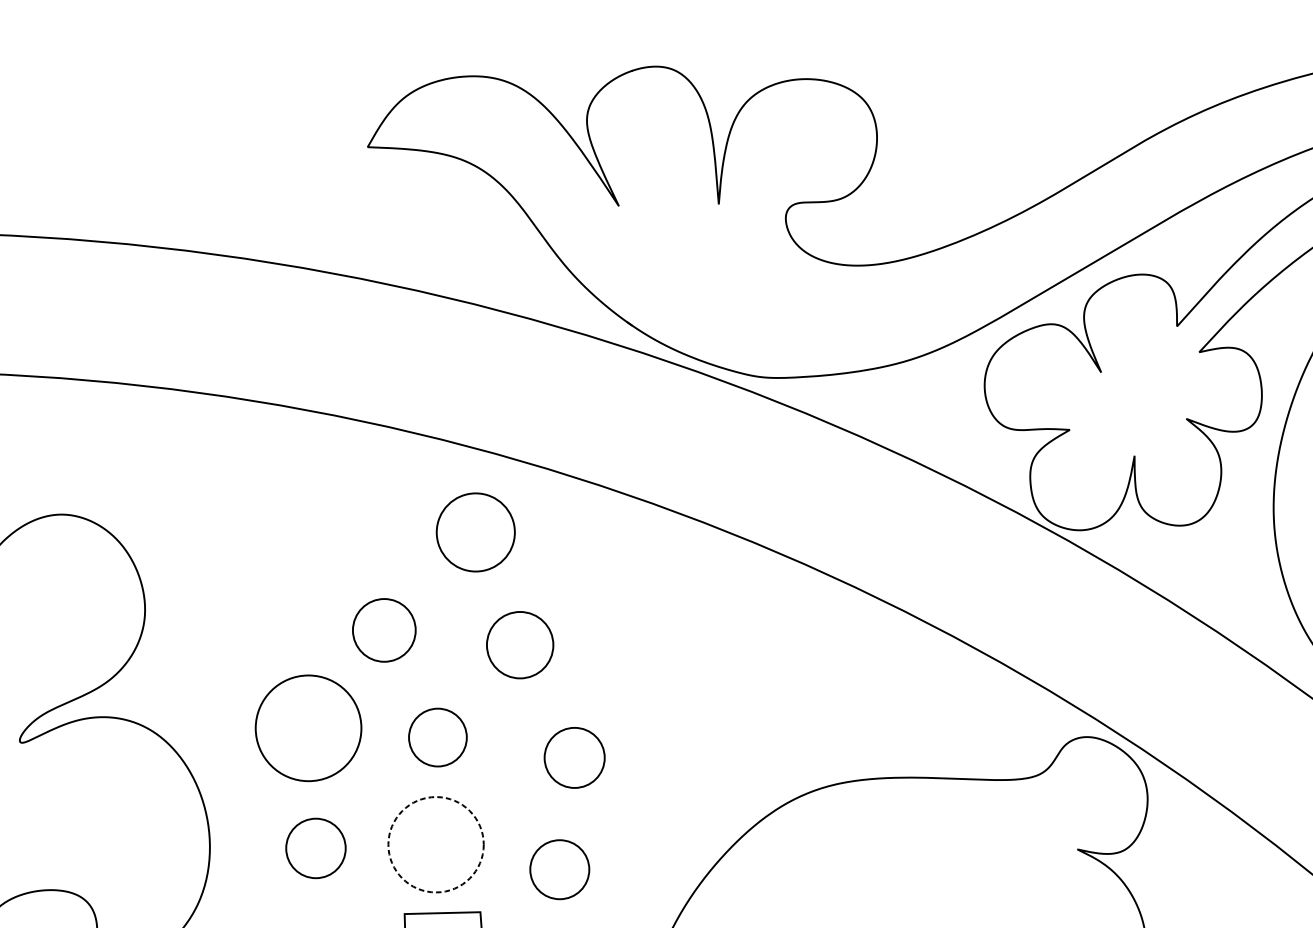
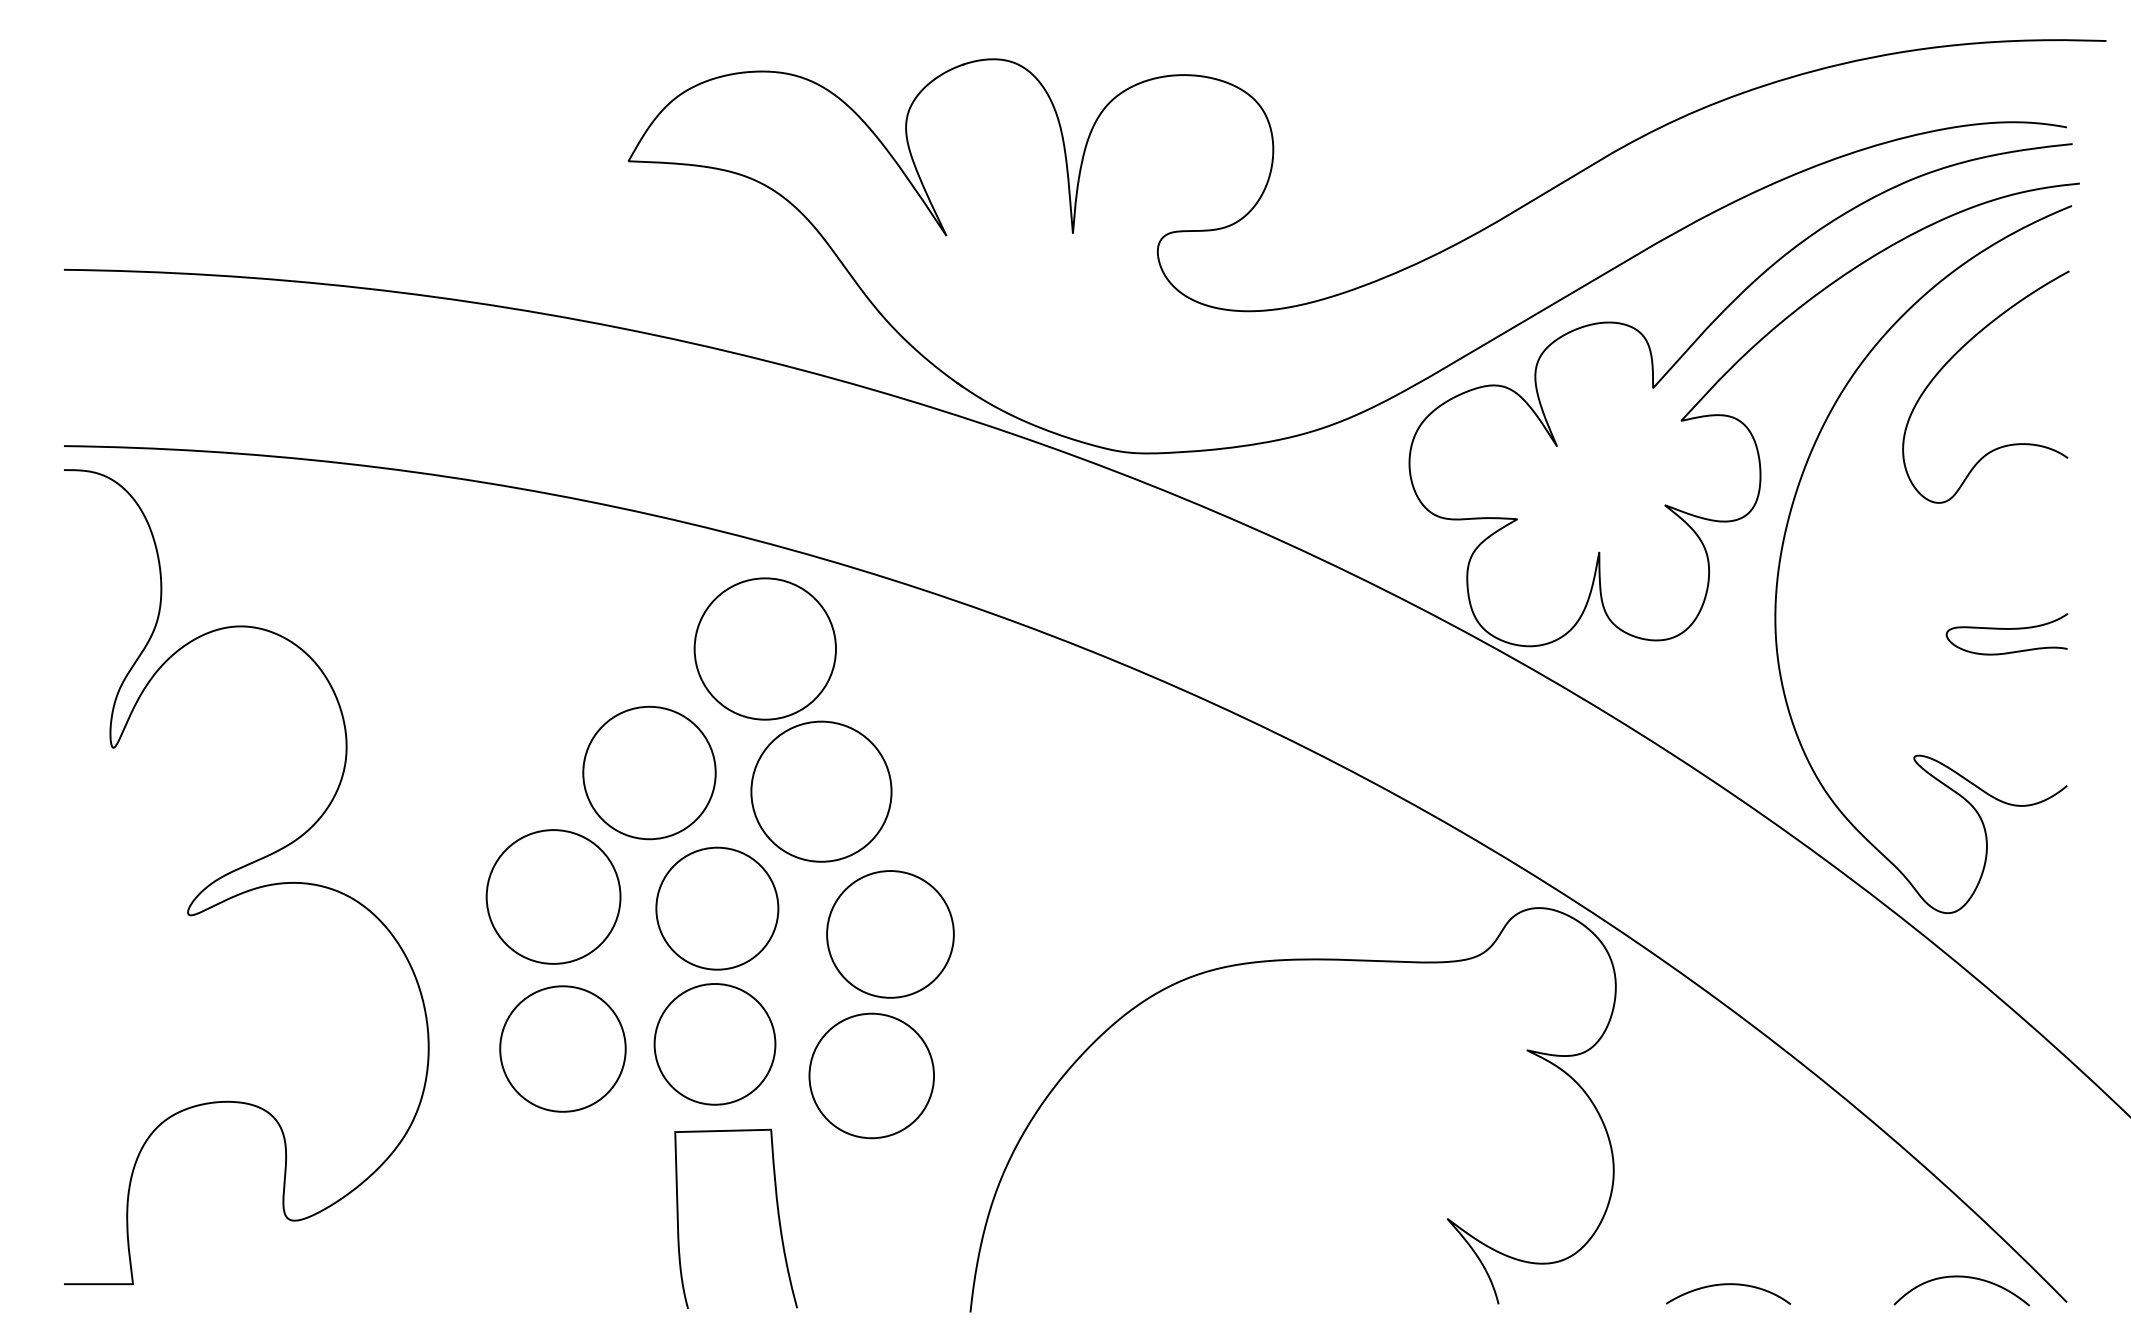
circle: (475, 532) -> (764, 648), size x1.43
circle: (384, 629) -> (649, 772), size x1.67
circle: (520, 645) -> (821, 791), size x1.67
circle: (438, 737) -> (717, 908), size x1.67
circle: (574, 757) -> (890, 934), size x1.67
circle: (435, 844) -> (714, 1043), dashed -> solid
circle: (315, 848) -> (562, 1048), size x1.67
circle: (559, 869) -> (871, 1075), size x1.67

